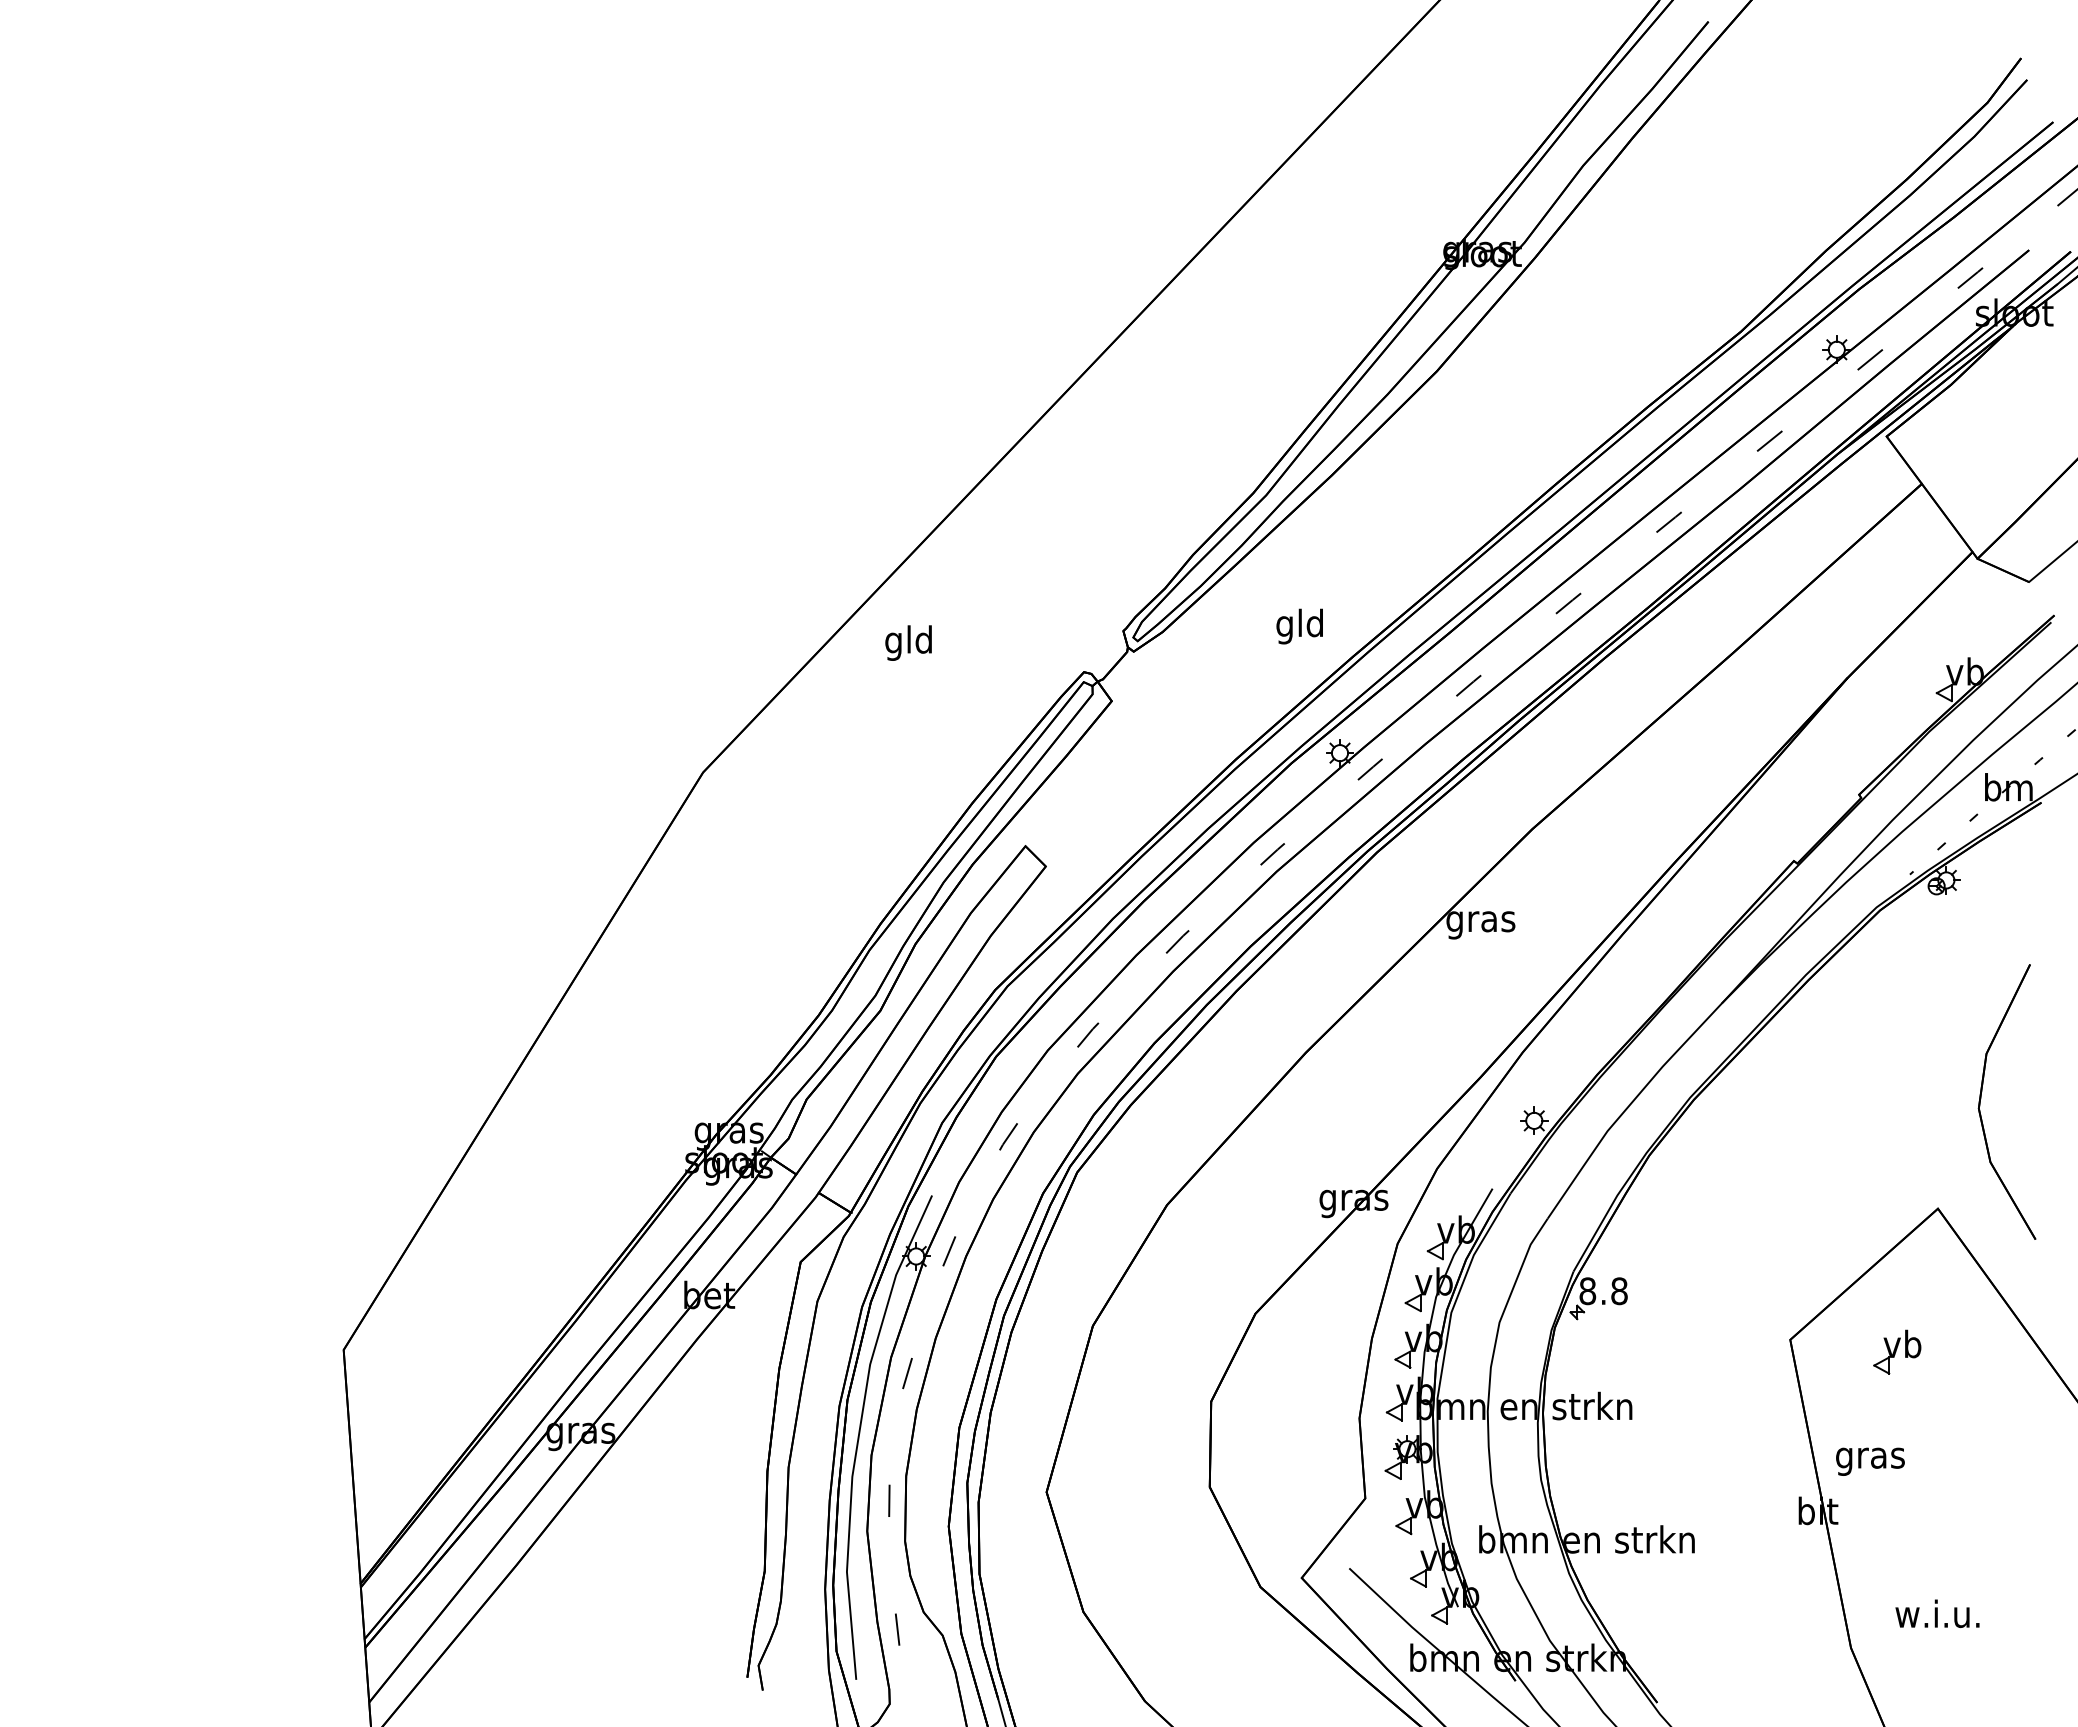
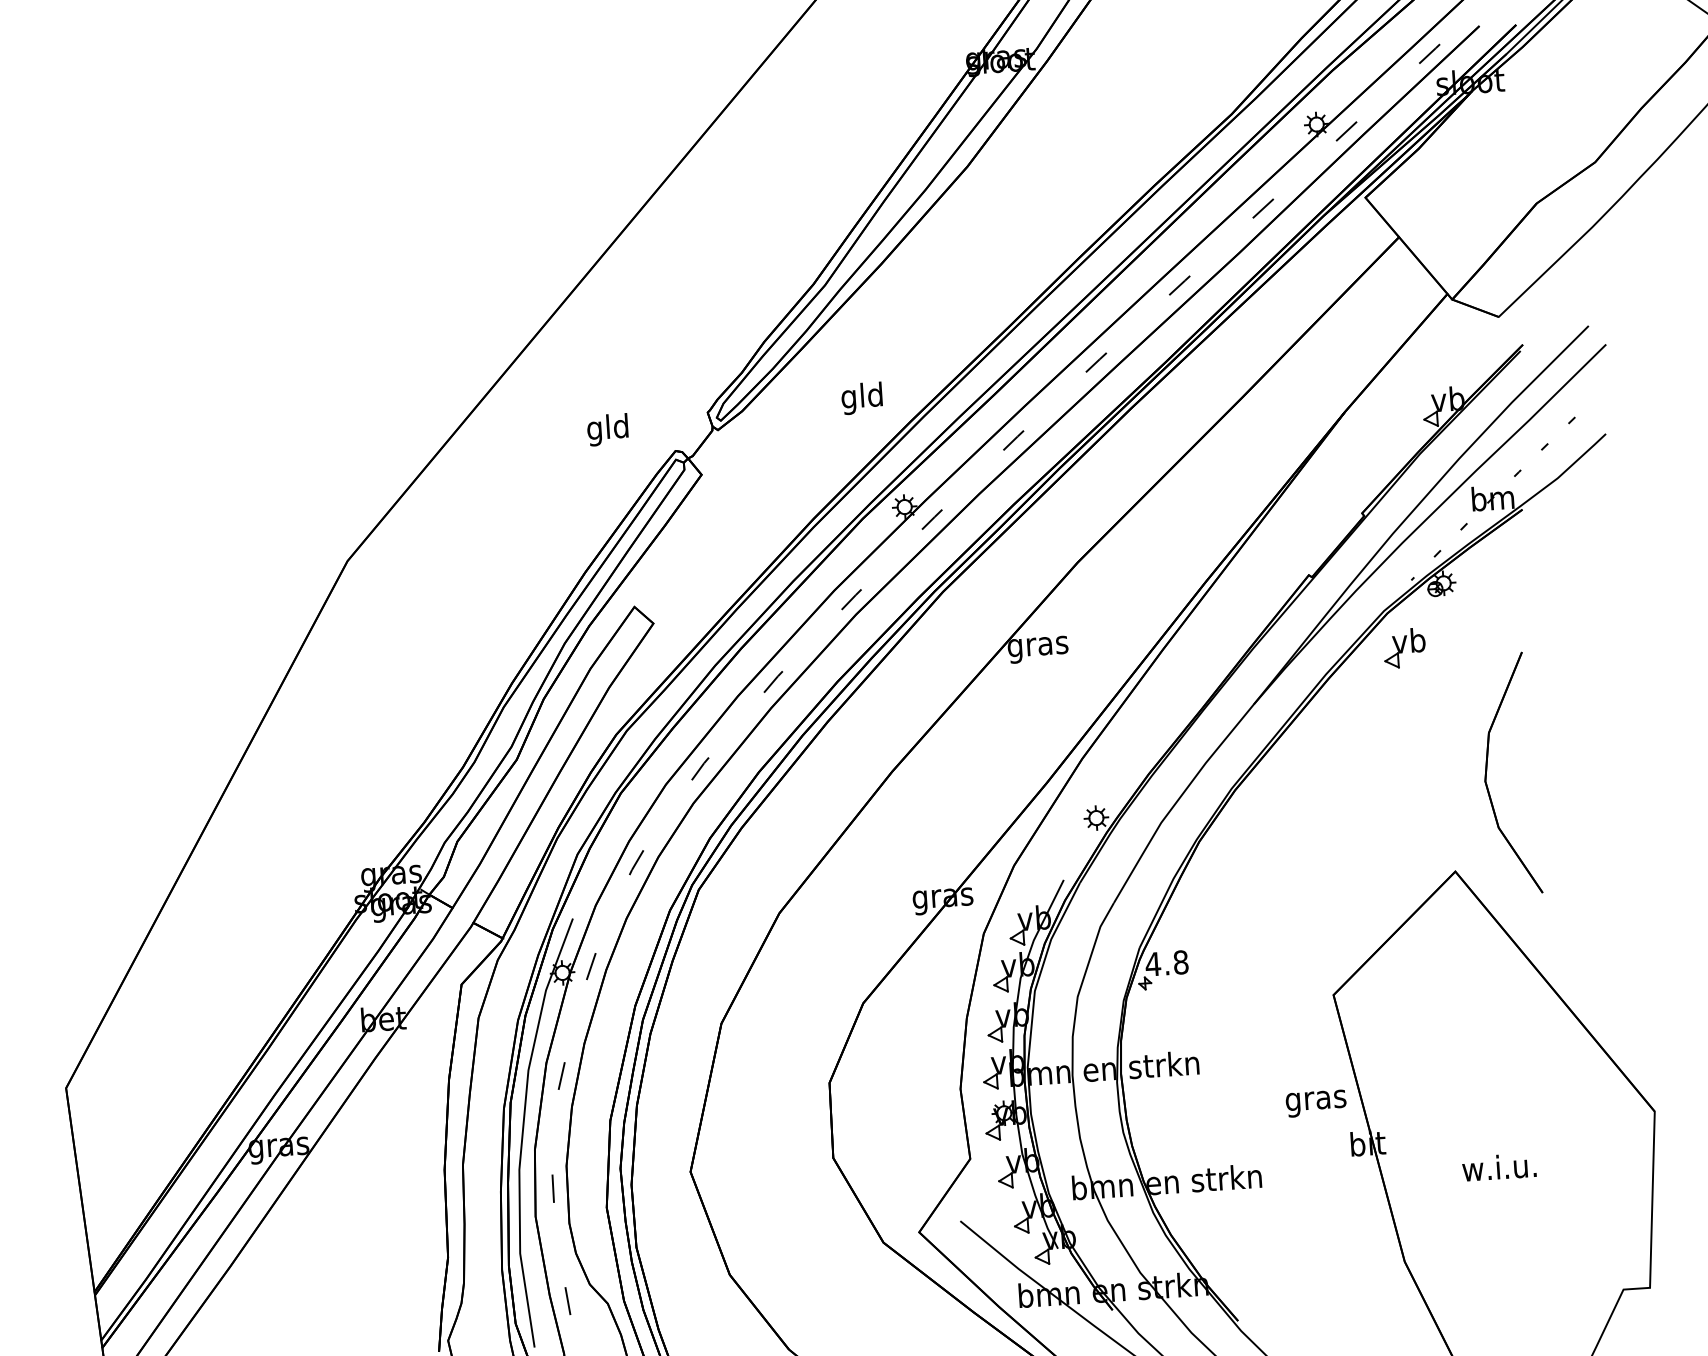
text: (908, 642) -> (607, 429), moved
text: (1587, 1291) -> (1153, 964), 8.8 -> 4.8
part: (1897, 1351) -> (1404, 647), moved
text: (1870, 1461) -> (1316, 1103), moved
text: (1937, 1613) -> (1499, 1166), moved

